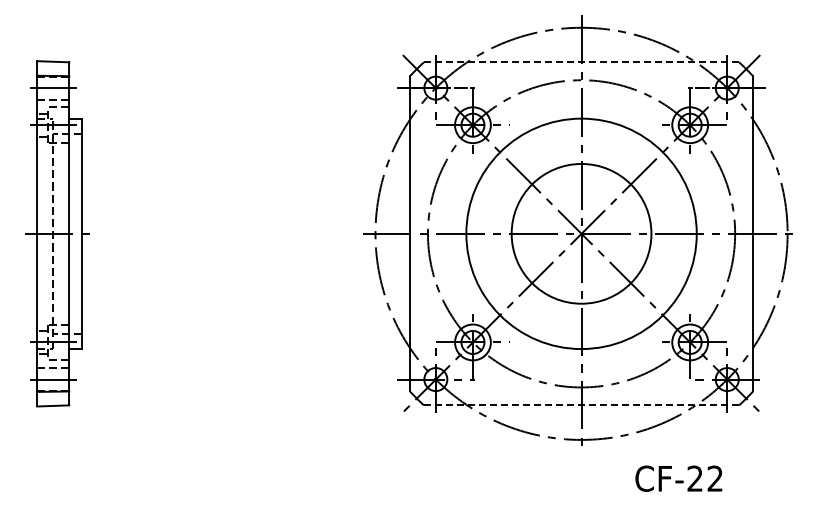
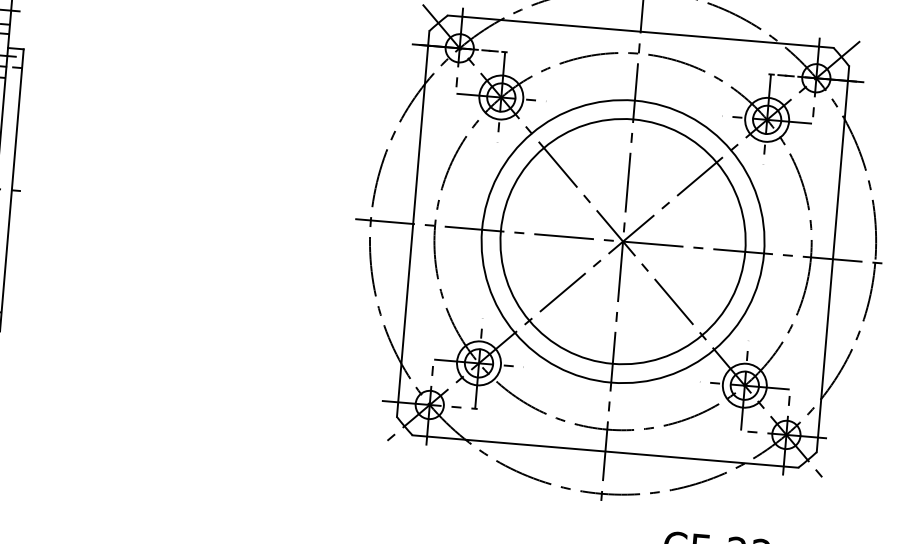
line: (581, 62) -> (640, 31), dashed -> solid
circle: (581, 233) -> (623, 241), size x1.43
line: (581, 405) -> (605, 451), dashed -> solid

